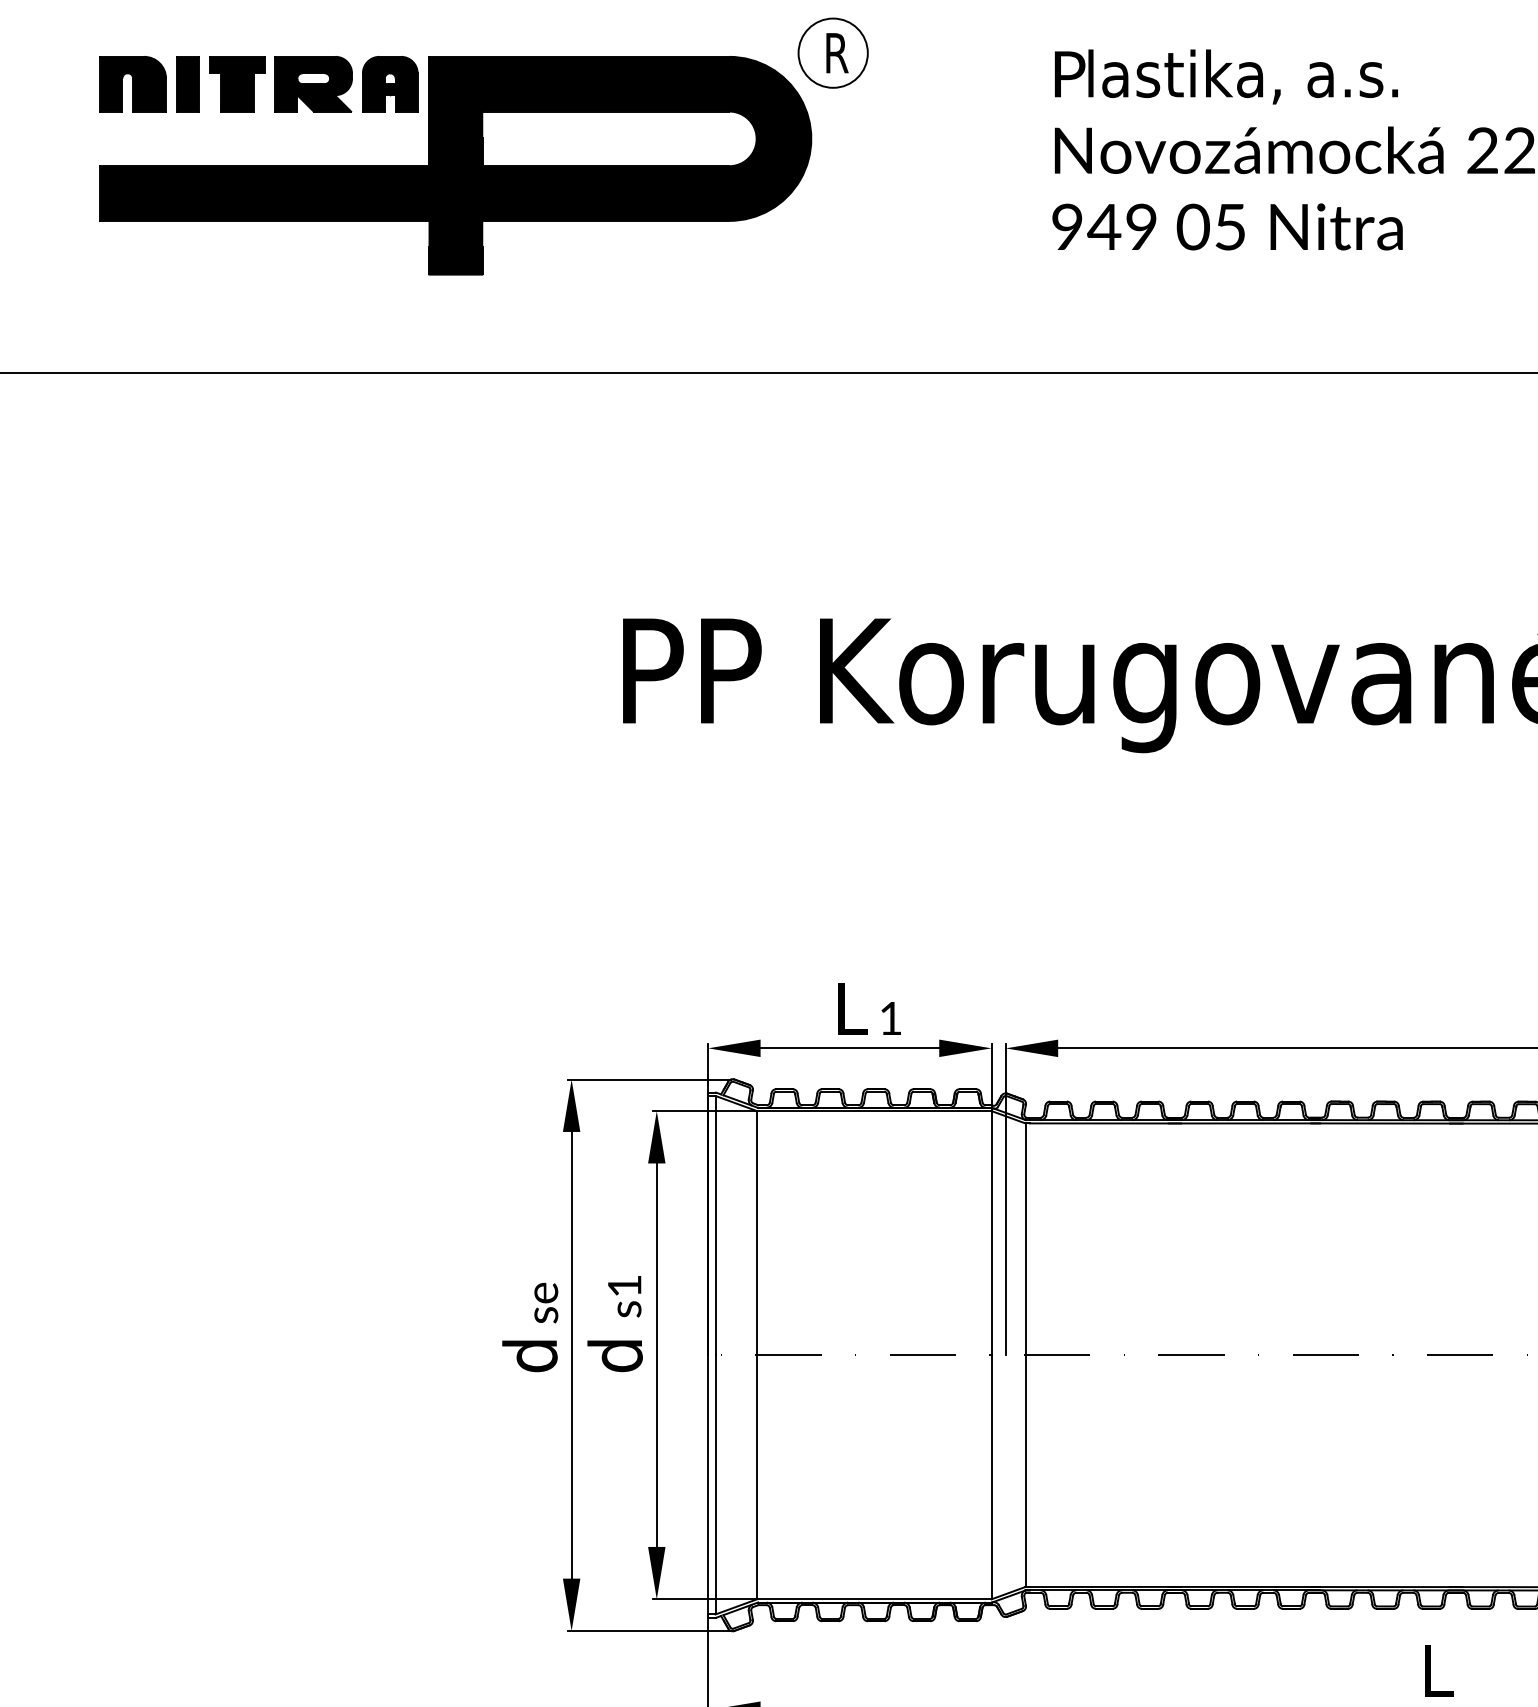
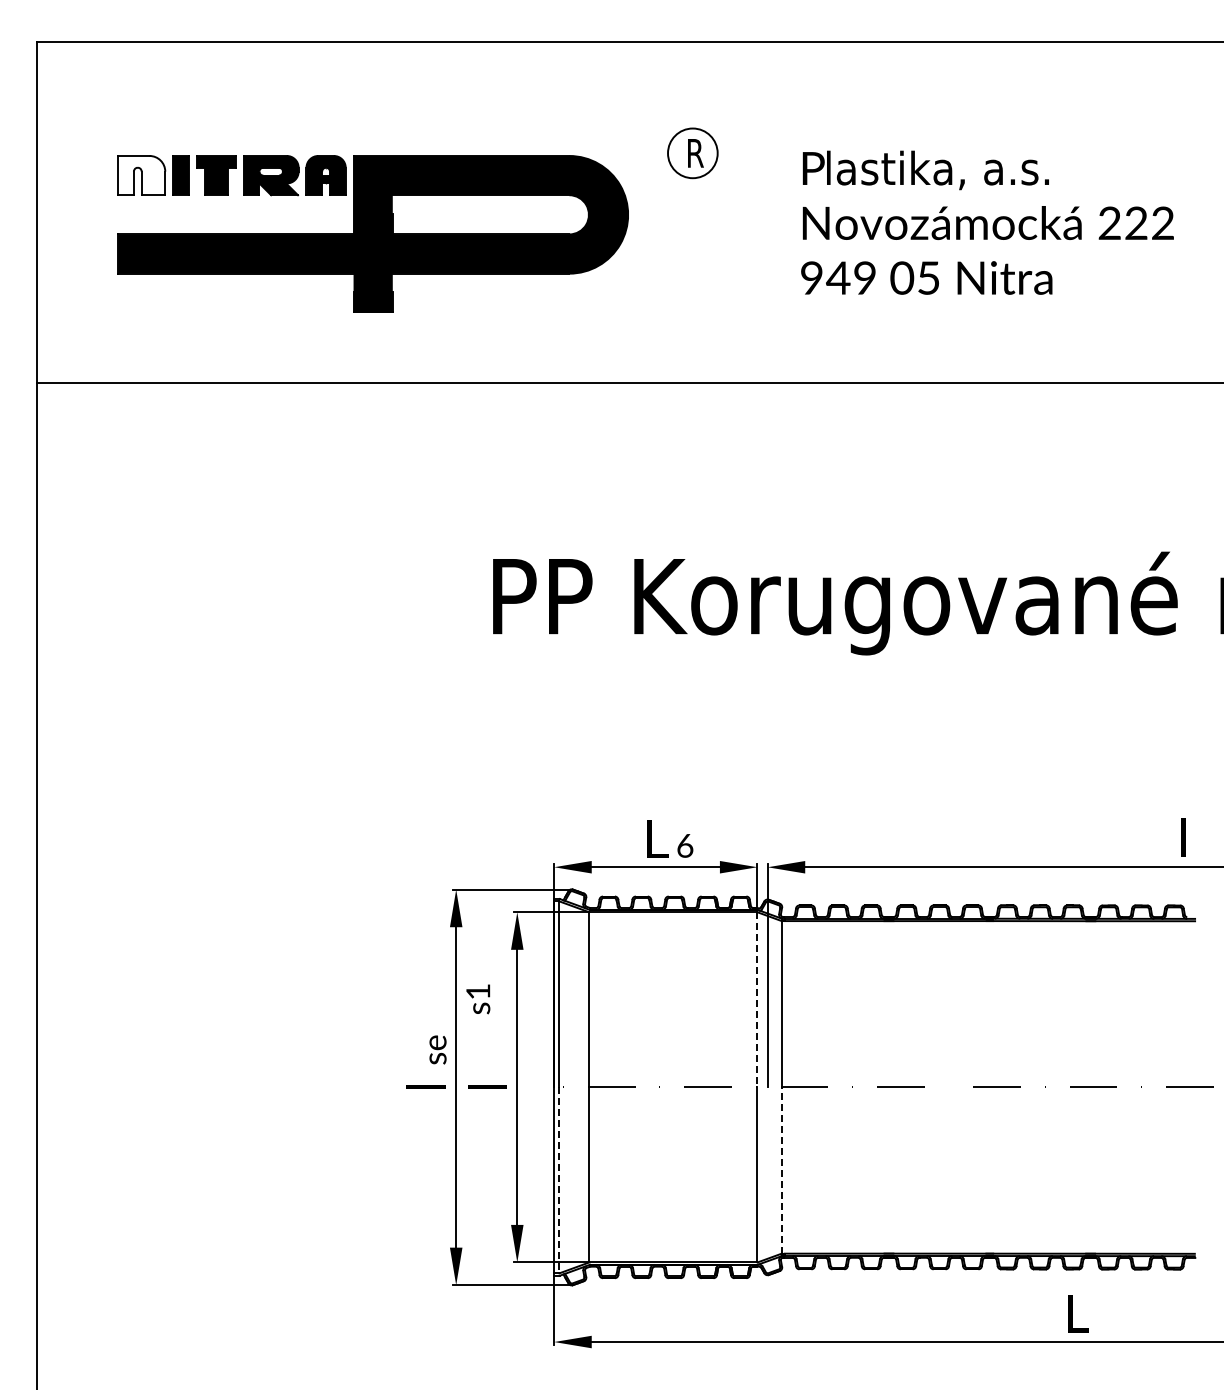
part: (832, 53) -> (692, 153), moved
fill: (132, 84) -> (141, 175), removed
text: (891, 1018) -> (685, 845), 1 -> 6
line: (991, 1232) -> (757, 999), solid -> dashed
text: (625, 1296) -> (478, 999), moved
text: (615, 1355) -> (487, 1087), d -> l
text: (530, 1356) -> (426, 1088), d -> l
line: (1025, 1471) -> (781, 1170), solid -> dashed
line: (715, 1485) -> (559, 1180), solid -> dashed

